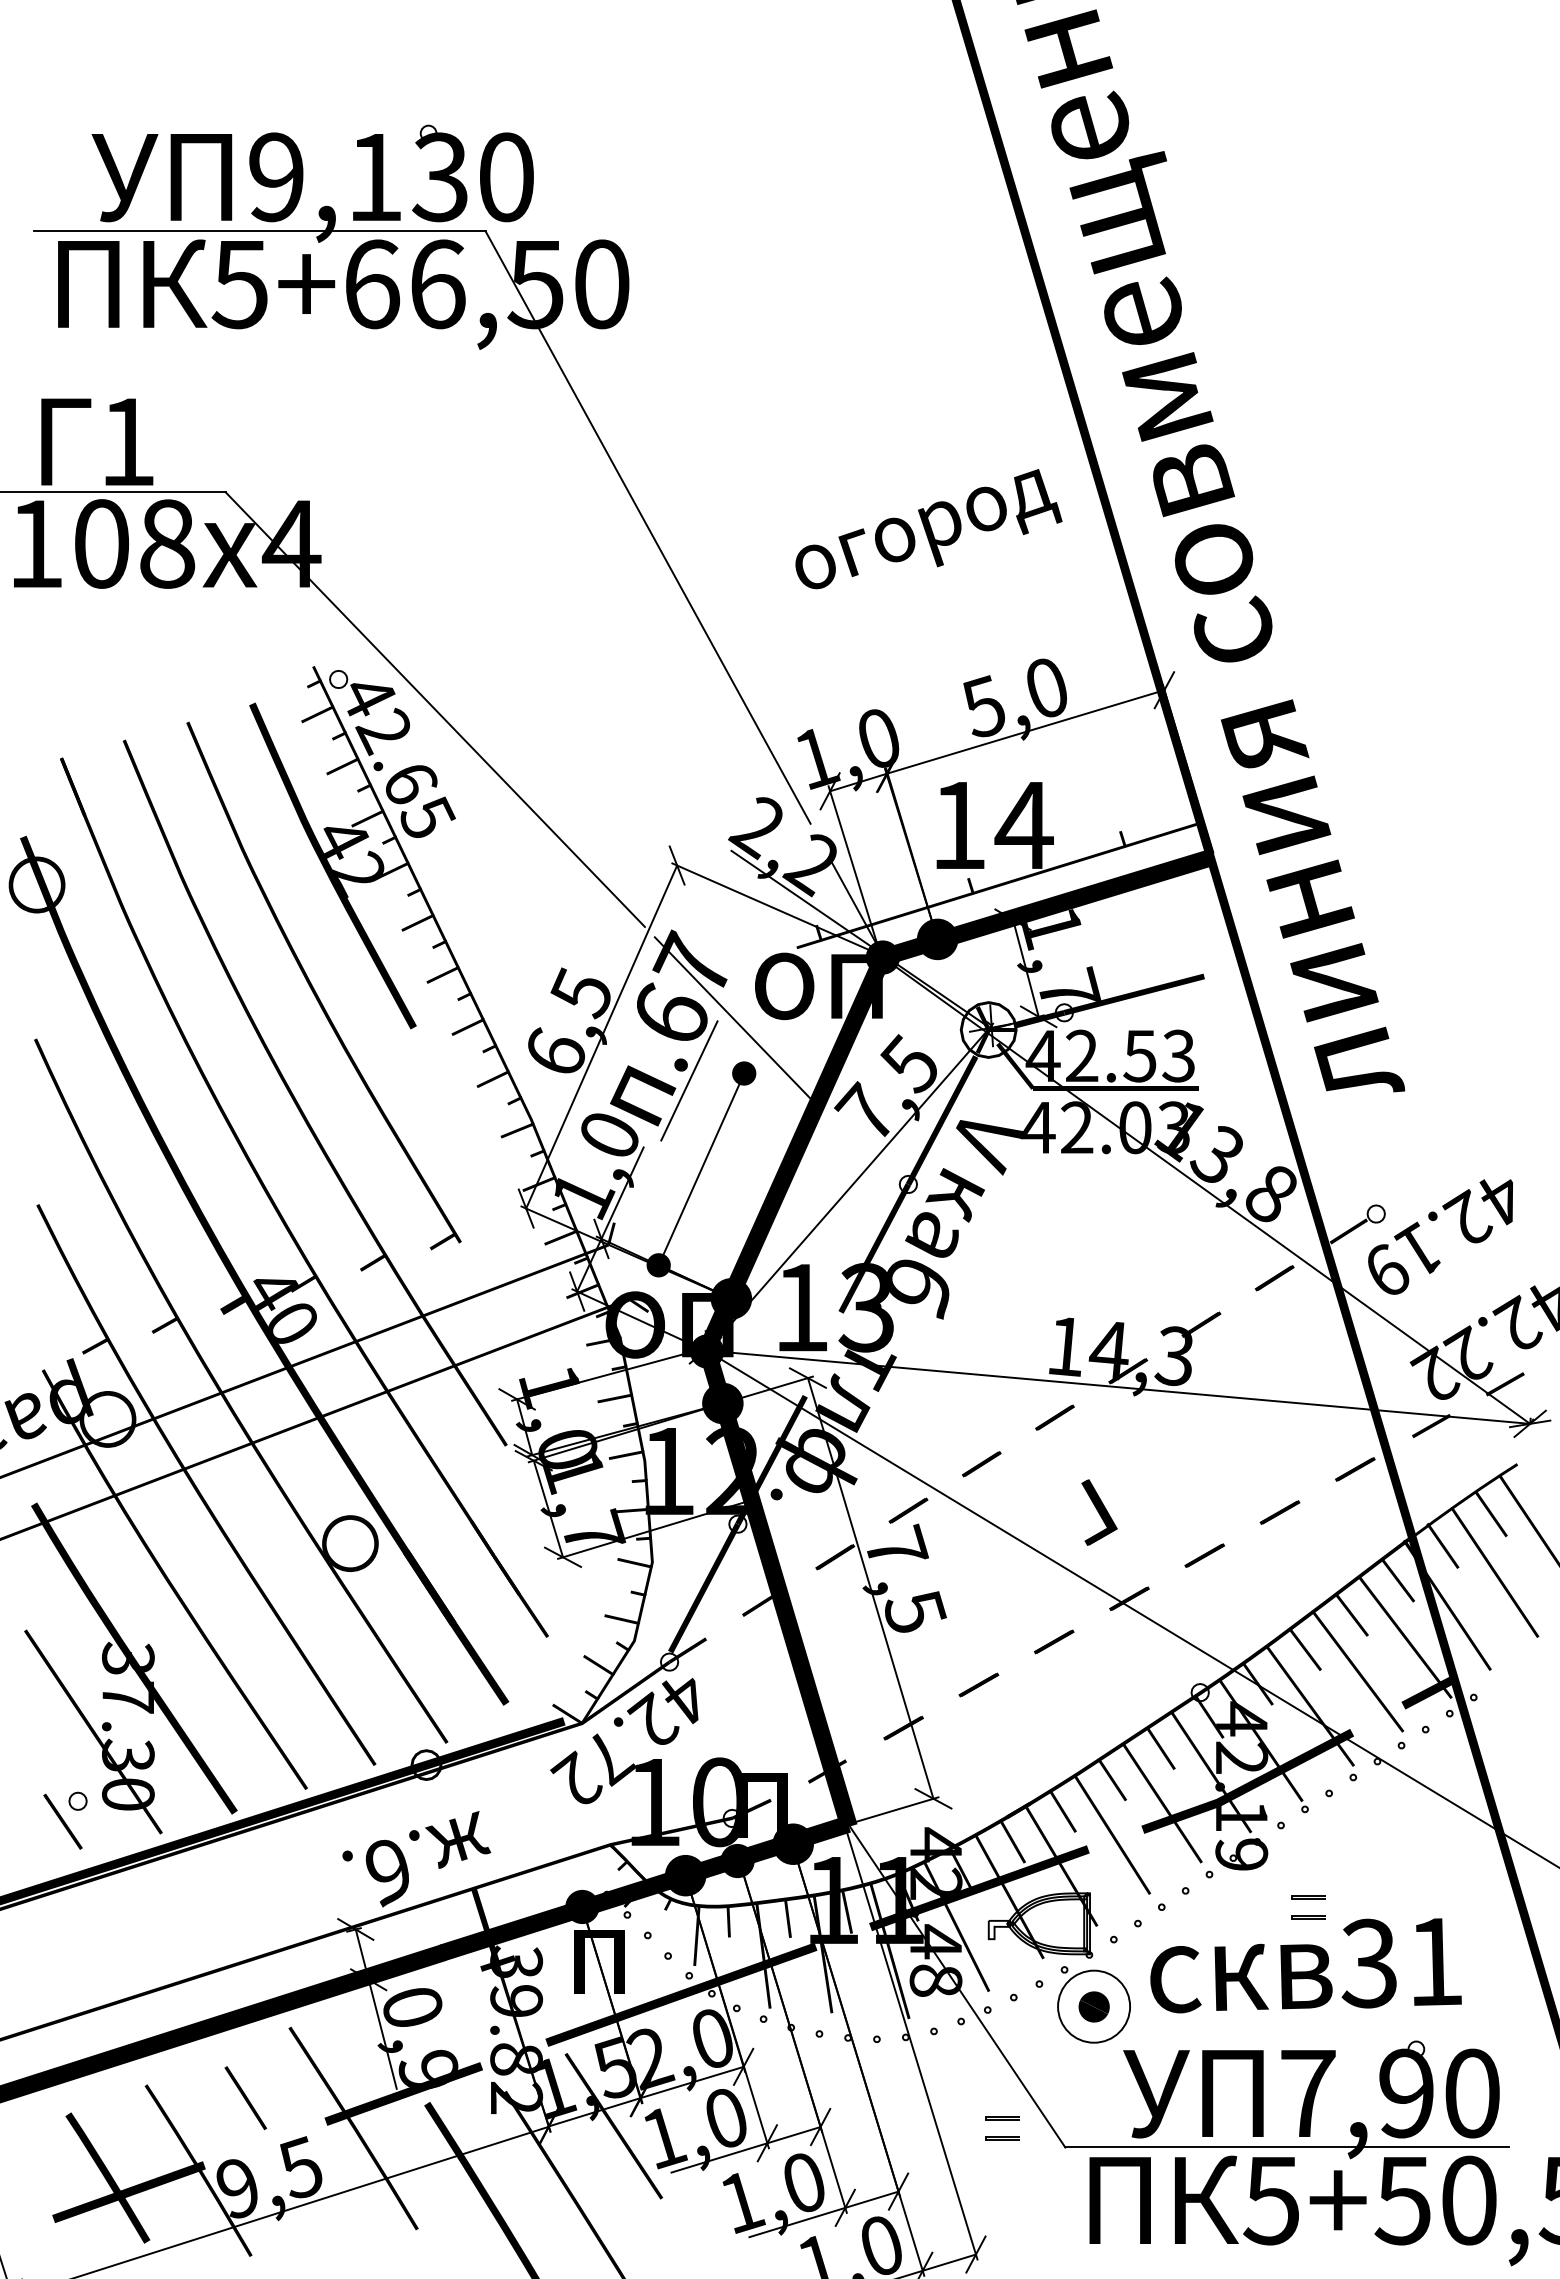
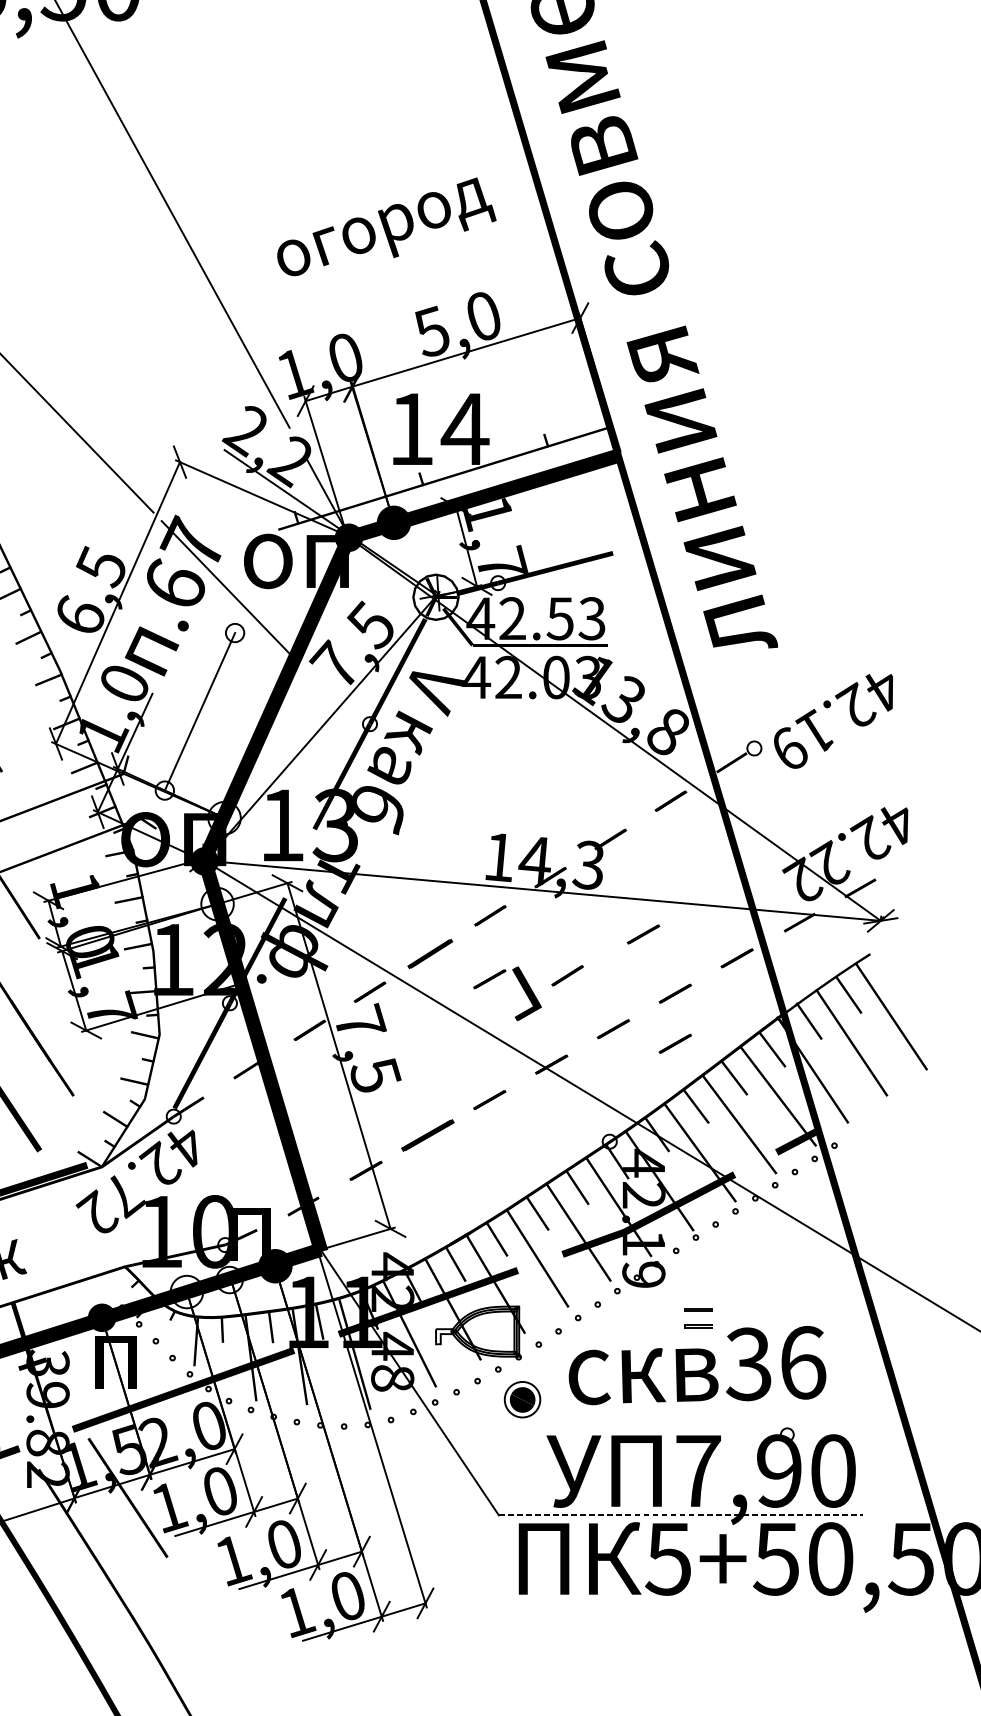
text: (928, 529) -> (386, 227), moved
fill: (744, 1073) -> (235, 633), removed
line: (689, 1080) -> (190, 638), removed
text: (1440, 1236) -> (833, 720), moved
fill: (658, 1265) -> (164, 790), removed
fill: (731, 1298) -> (224, 817), removed
fill: (722, 1403) -> (217, 904), removed
part: (1241, 1440) -> (643, 934), added
part: (981, 1464) -> (430, 954), size x1.4
part: (1148, 1490) -> (567, 975), added
part: (1053, 1494) -> (489, 978), added
part: (1279, 1573) -> (674, 1043), added
part: (978, 1684) -> (427, 1135), size x1.6
fill: (737, 1860) -> (229, 1279), removed
fill: (685, 1875) -> (186, 1291), removed
text: (1436, 1961) -> (803, 1362), 31 -> 36
circle: (1094, 2006) -> (522, 1399), size x0.6
part: (1002, 2120) -> (447, 1493), removed
line: (1287, 2147) -> (681, 1515), solid -> dashed

